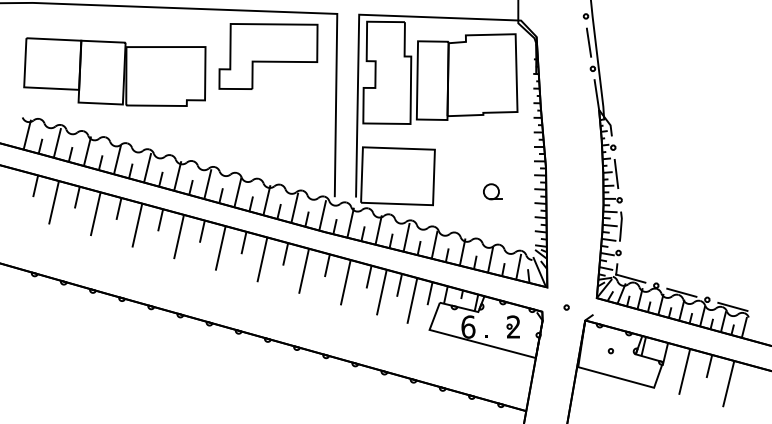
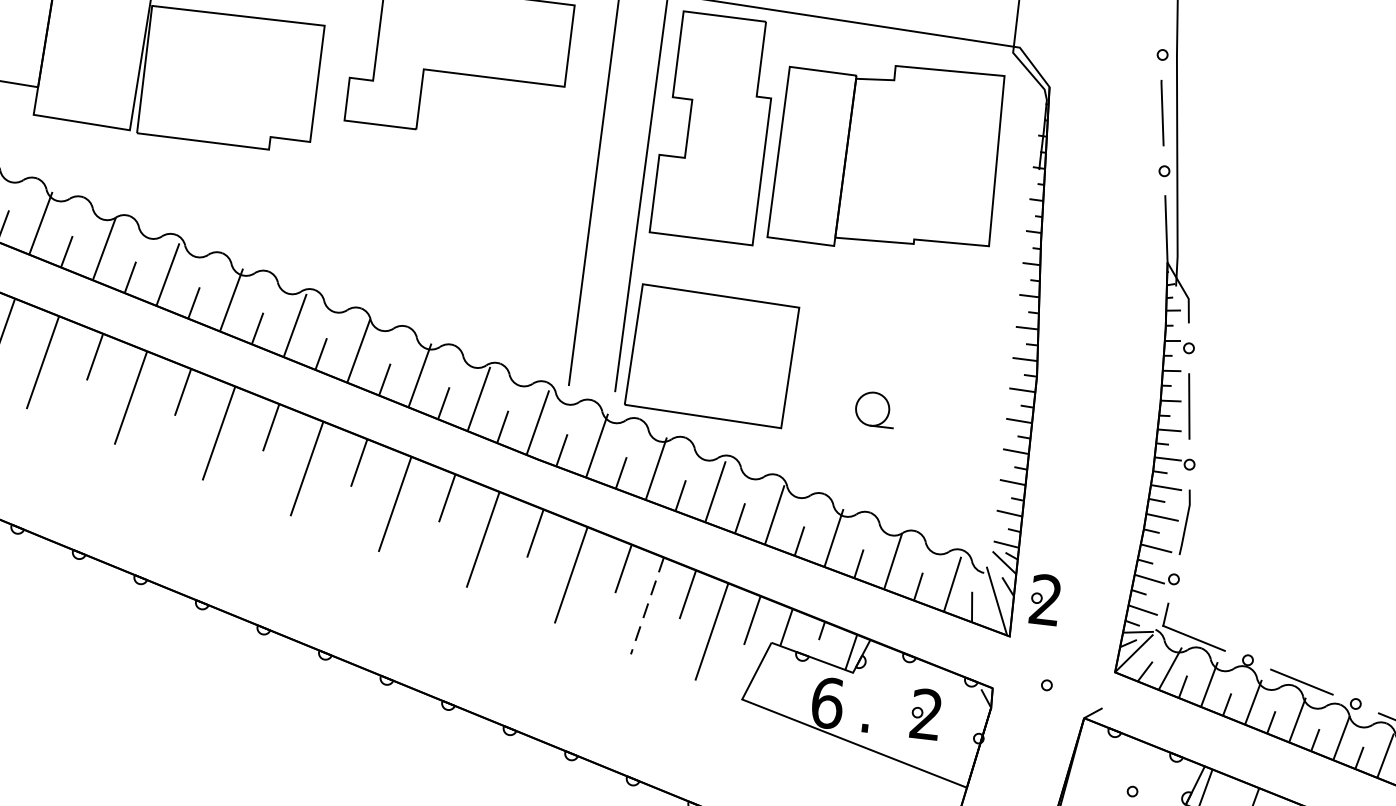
part: (492, 191) -> (875, 408), moved
part: (560, 268) -> (1043, 598), added
line: (381, 293) -> (646, 607), solid -> dashed

